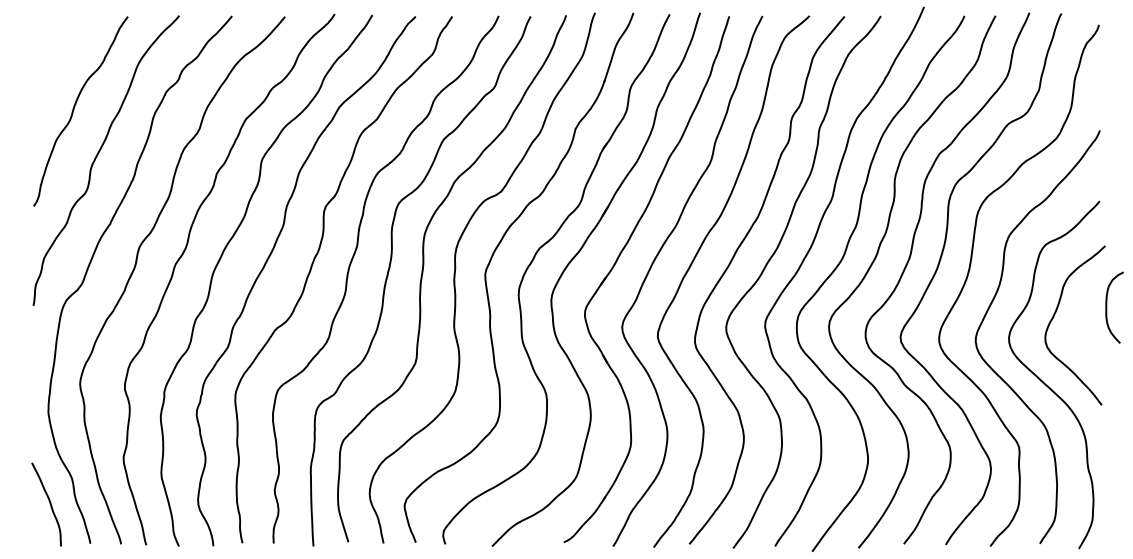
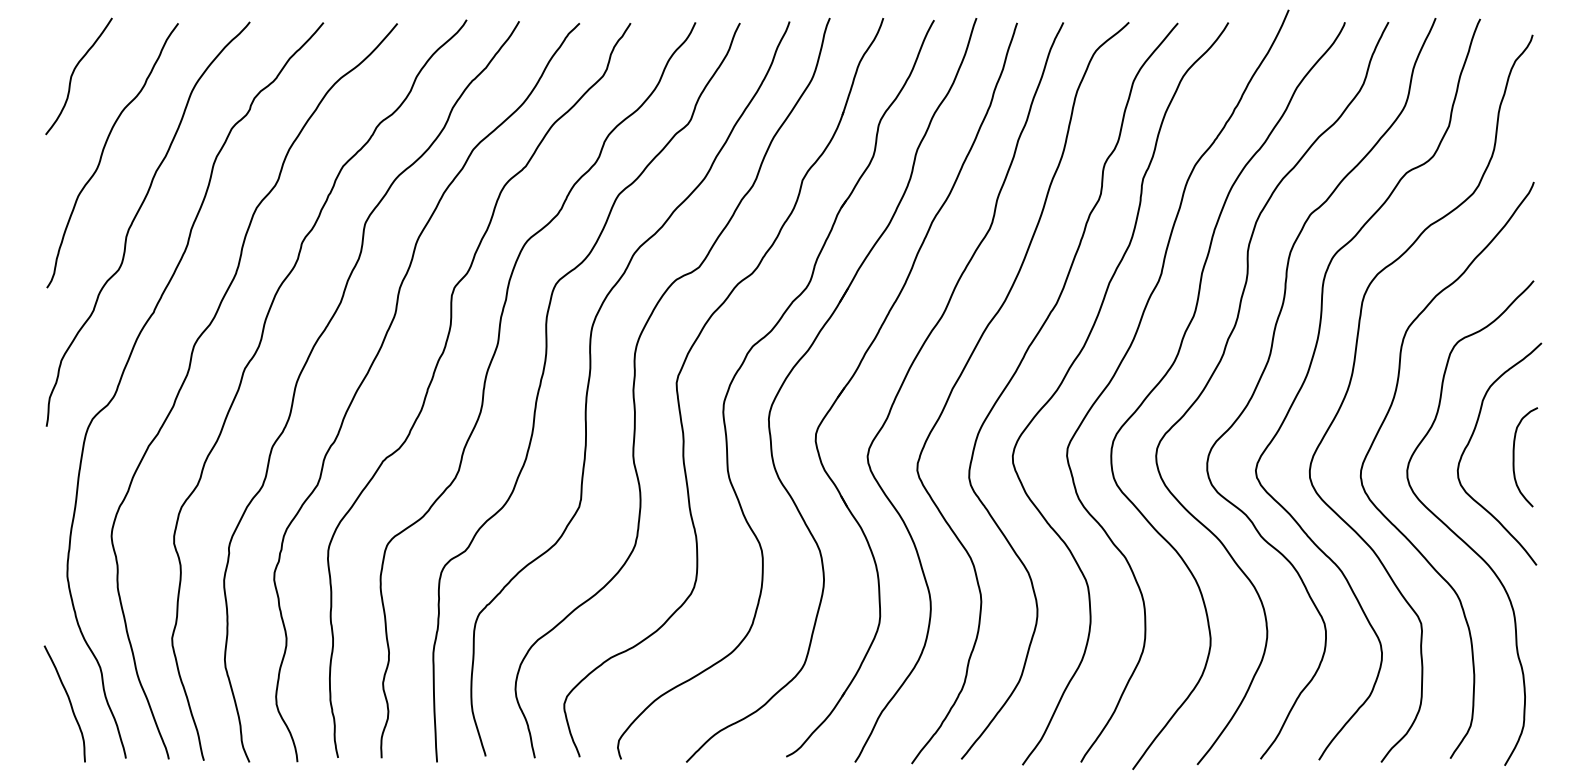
curve: (53, 52) -> (74, 73), added
curve: (1107, 307) -> (1515, 456), moved

